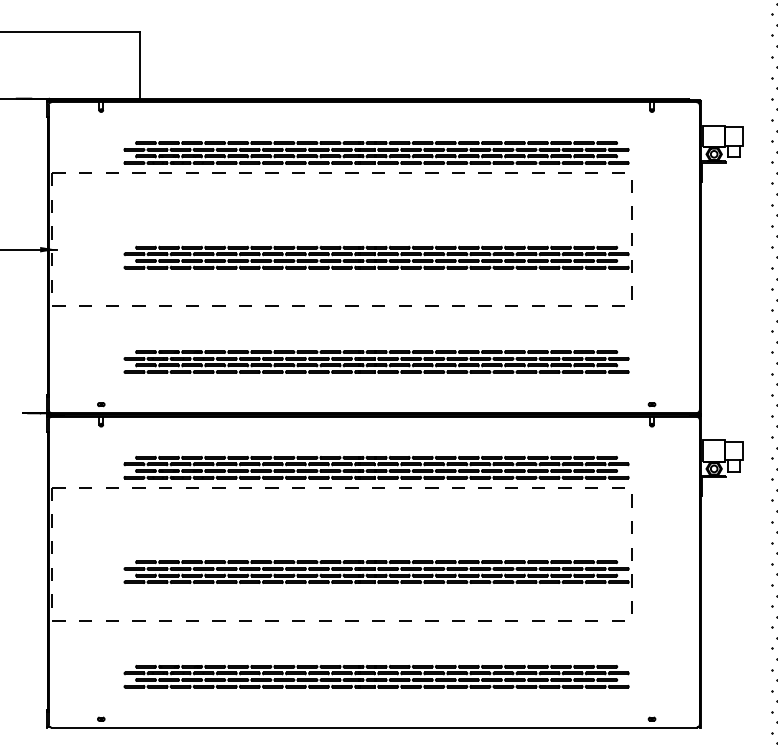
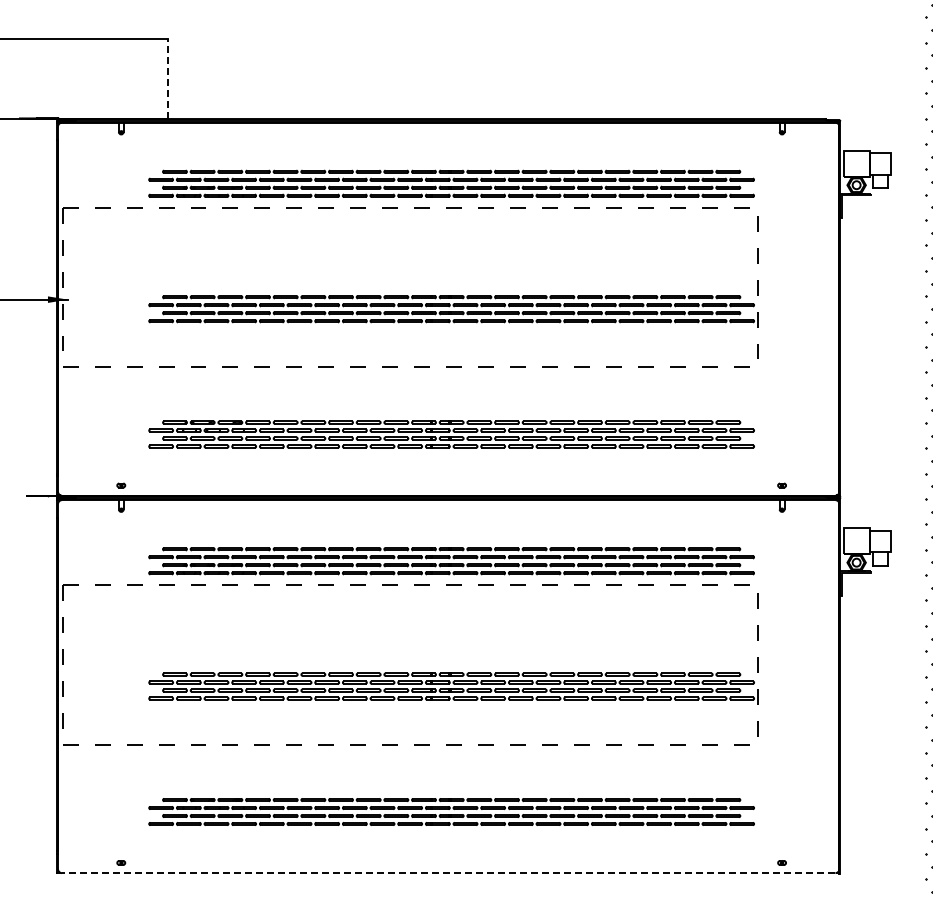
line: (140, 65) -> (168, 78), solid -> dashed
line: (373, 727) -> (448, 873), solid -> dashed

